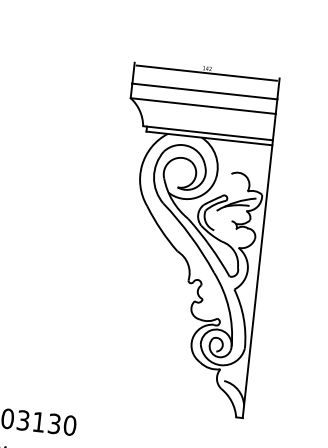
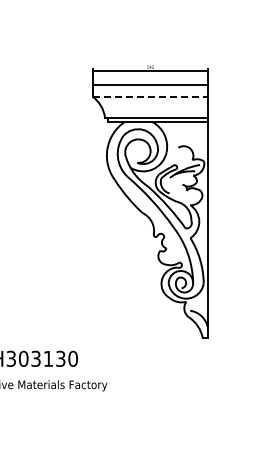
line: (203, 105) -> (150, 96), solid -> dashed

